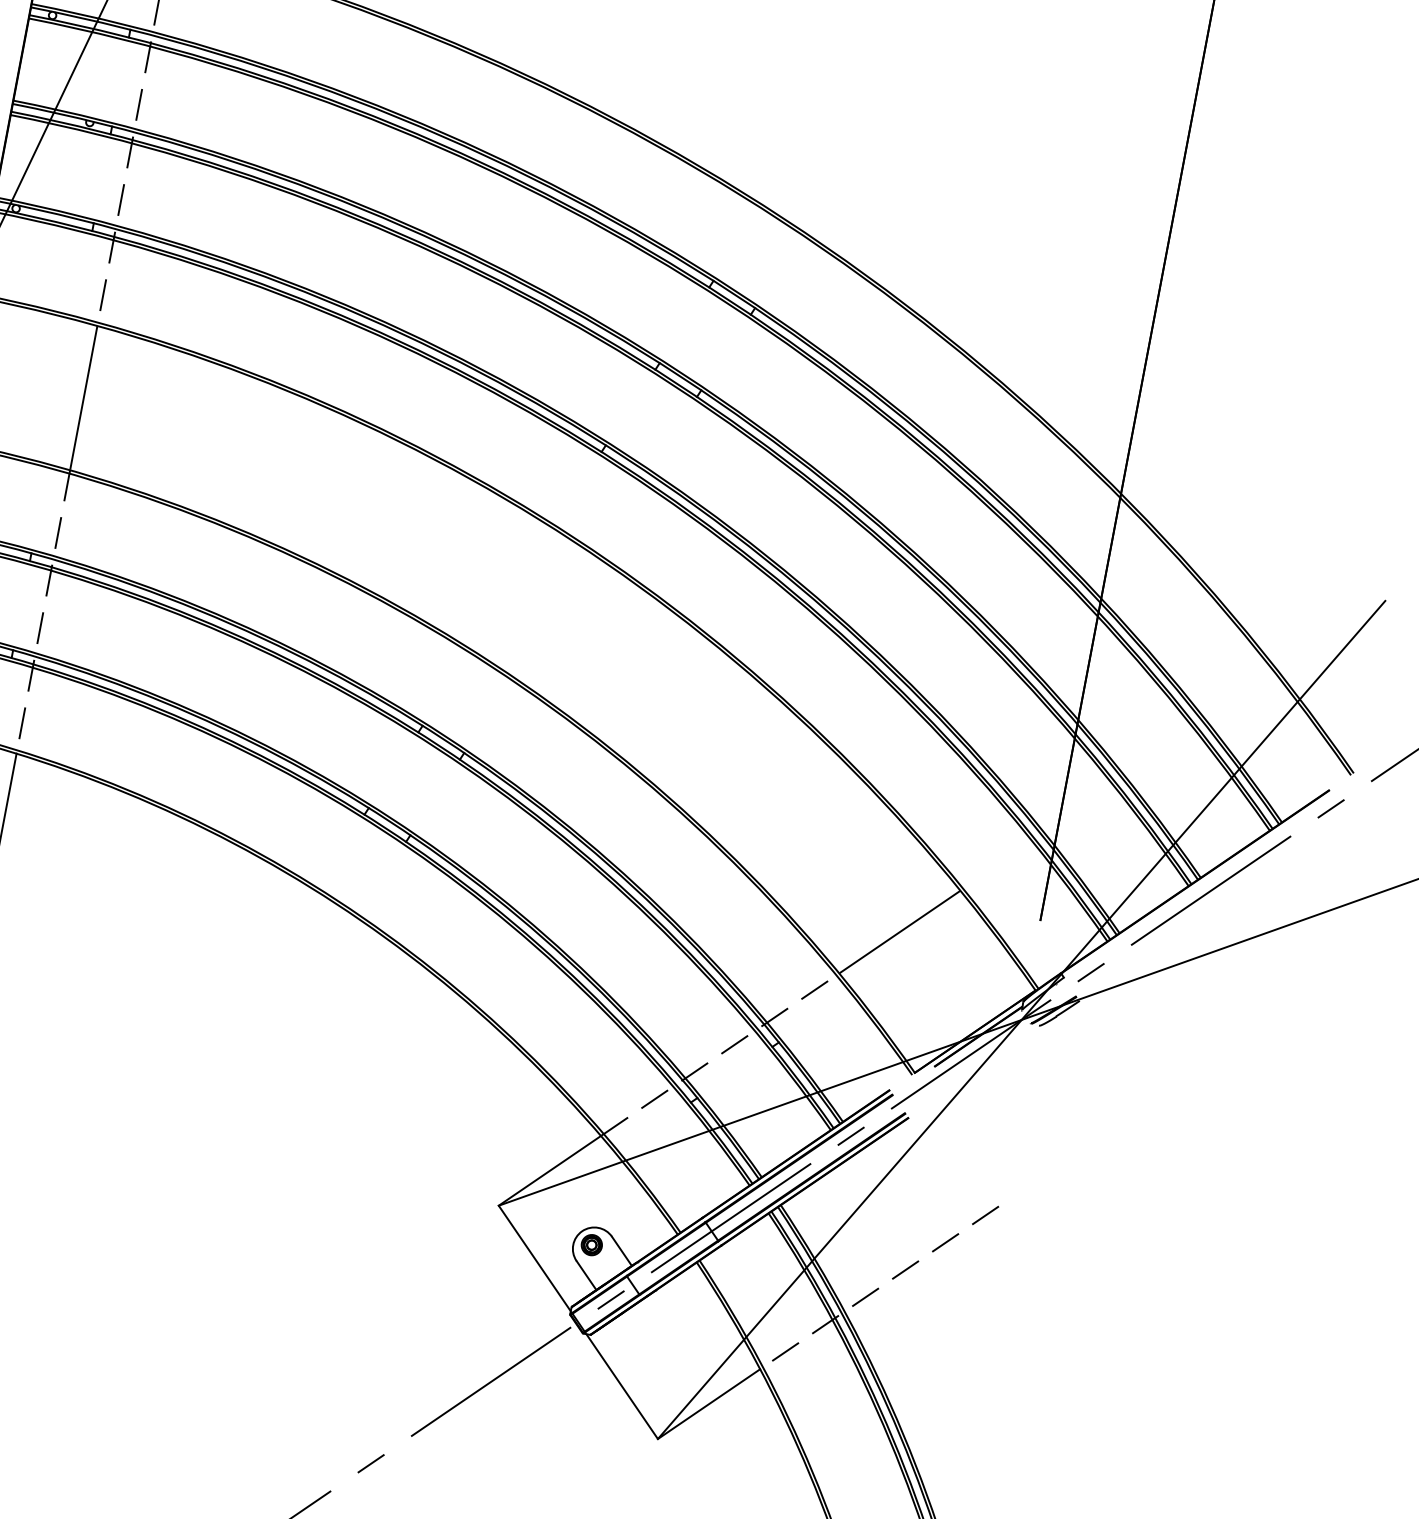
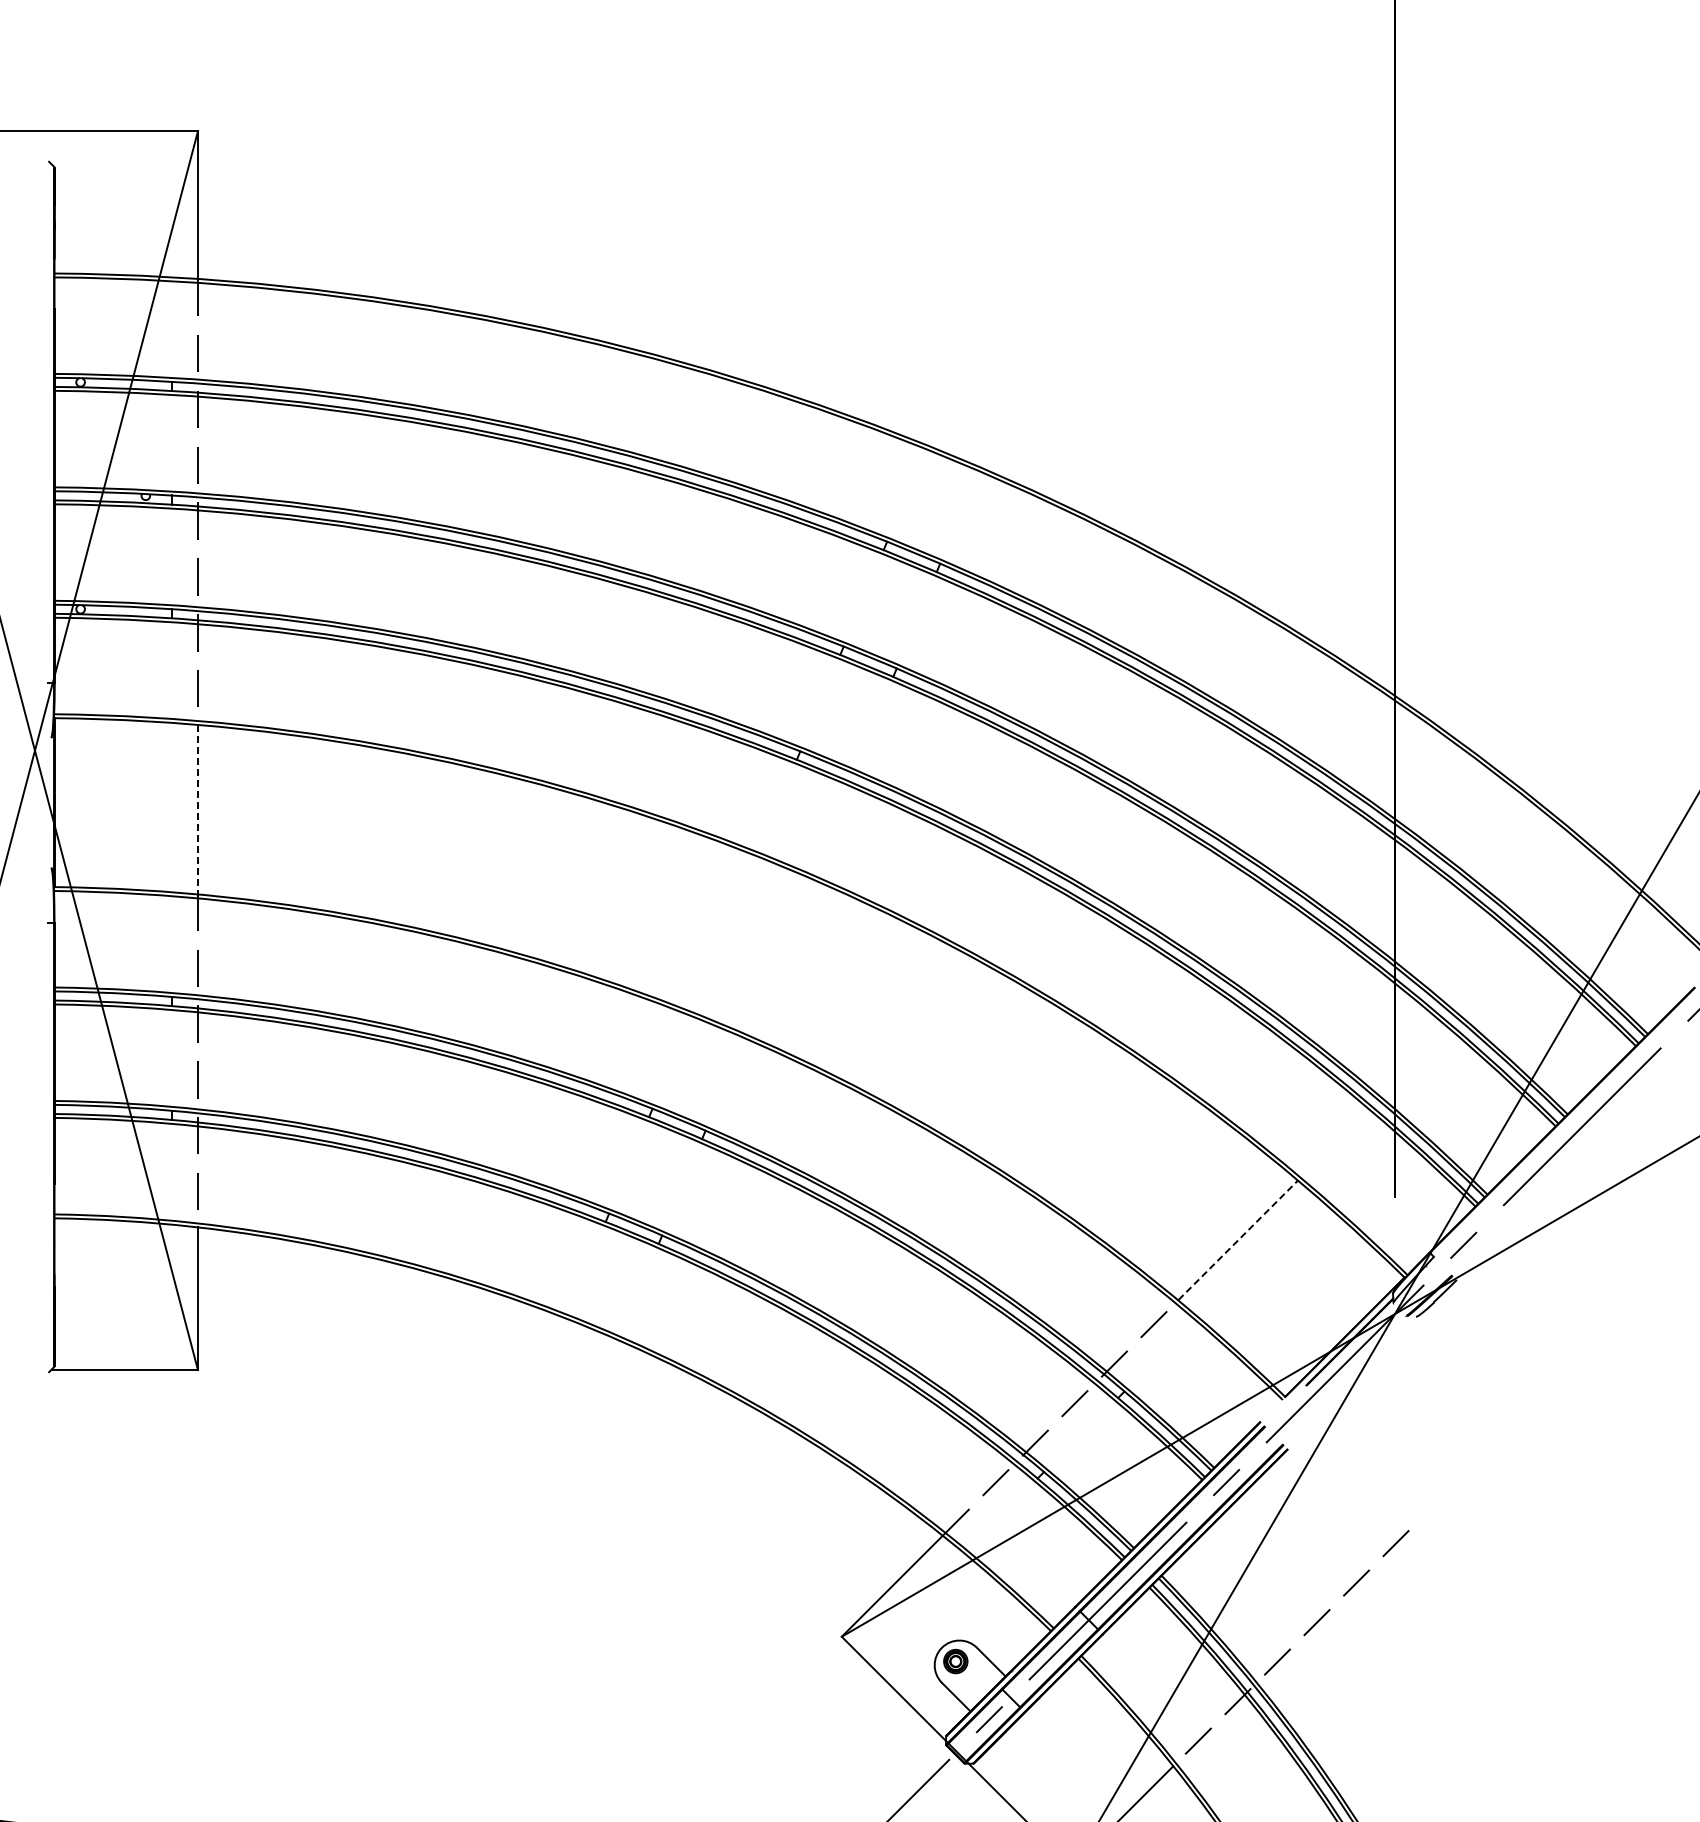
line: (83, 397) -> (197, 809), solid -> dashed
line: (900, 931) -> (1238, 1239), solid -> dashed

